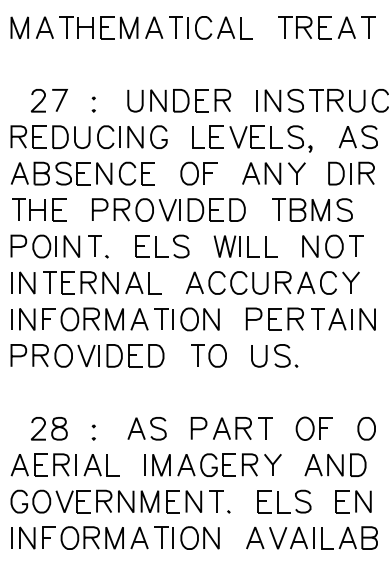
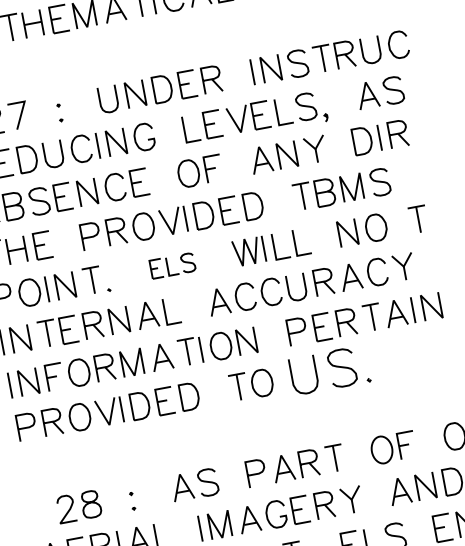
part: (356, 245) -> (418, 218), moved
part: (162, 246) -> (172, 265), size x0.7
part: (274, 355) -> (329, 370), size x1.4

